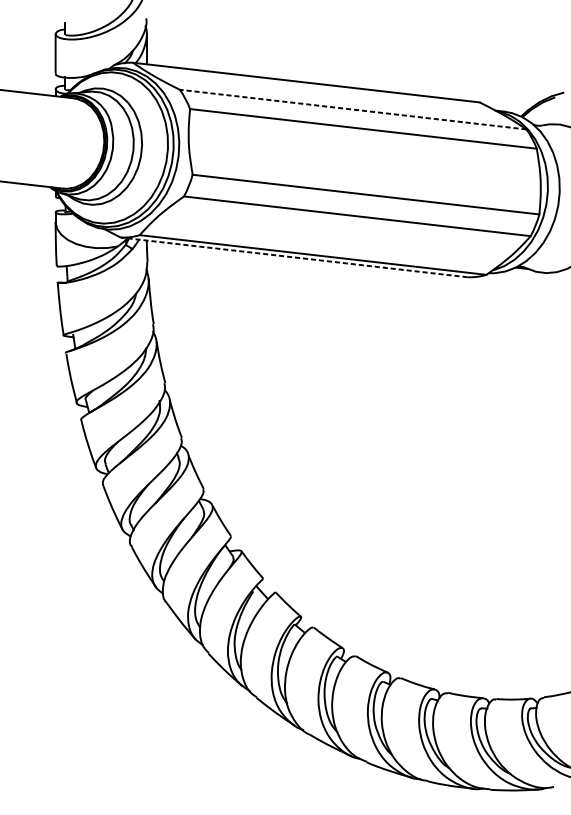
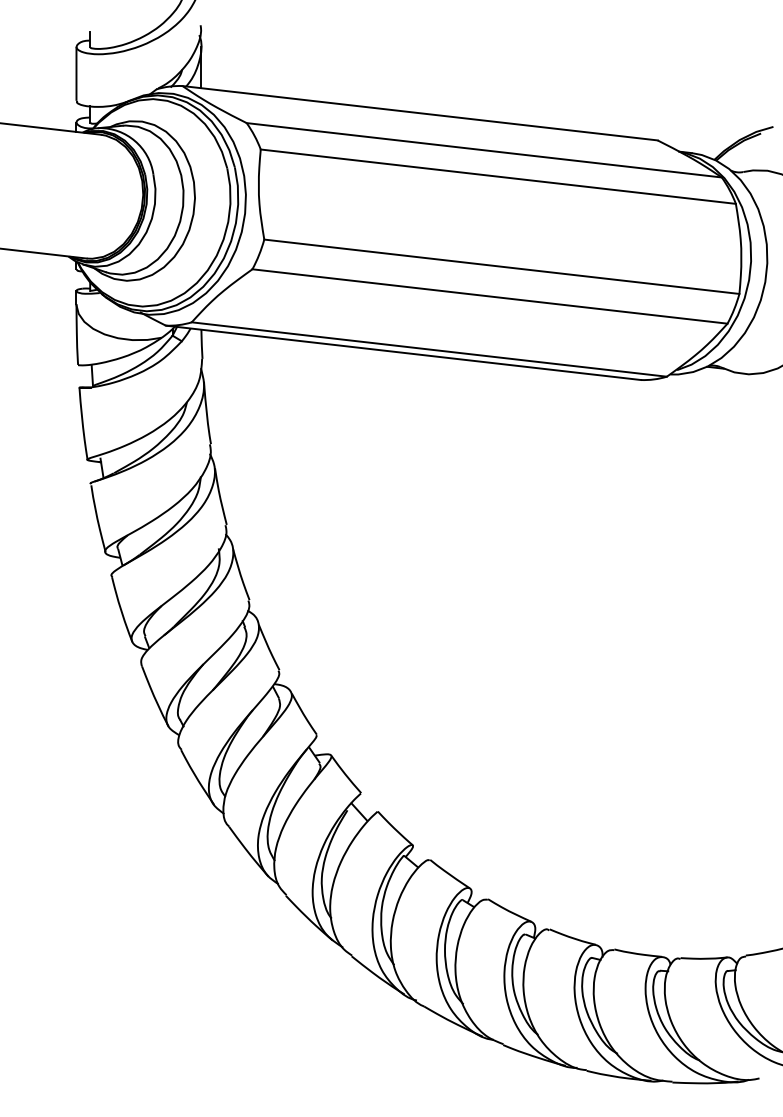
line: (352, 109) -> (483, 150), dashed -> solid
line: (293, 257) -> (402, 352), dashed -> solid

